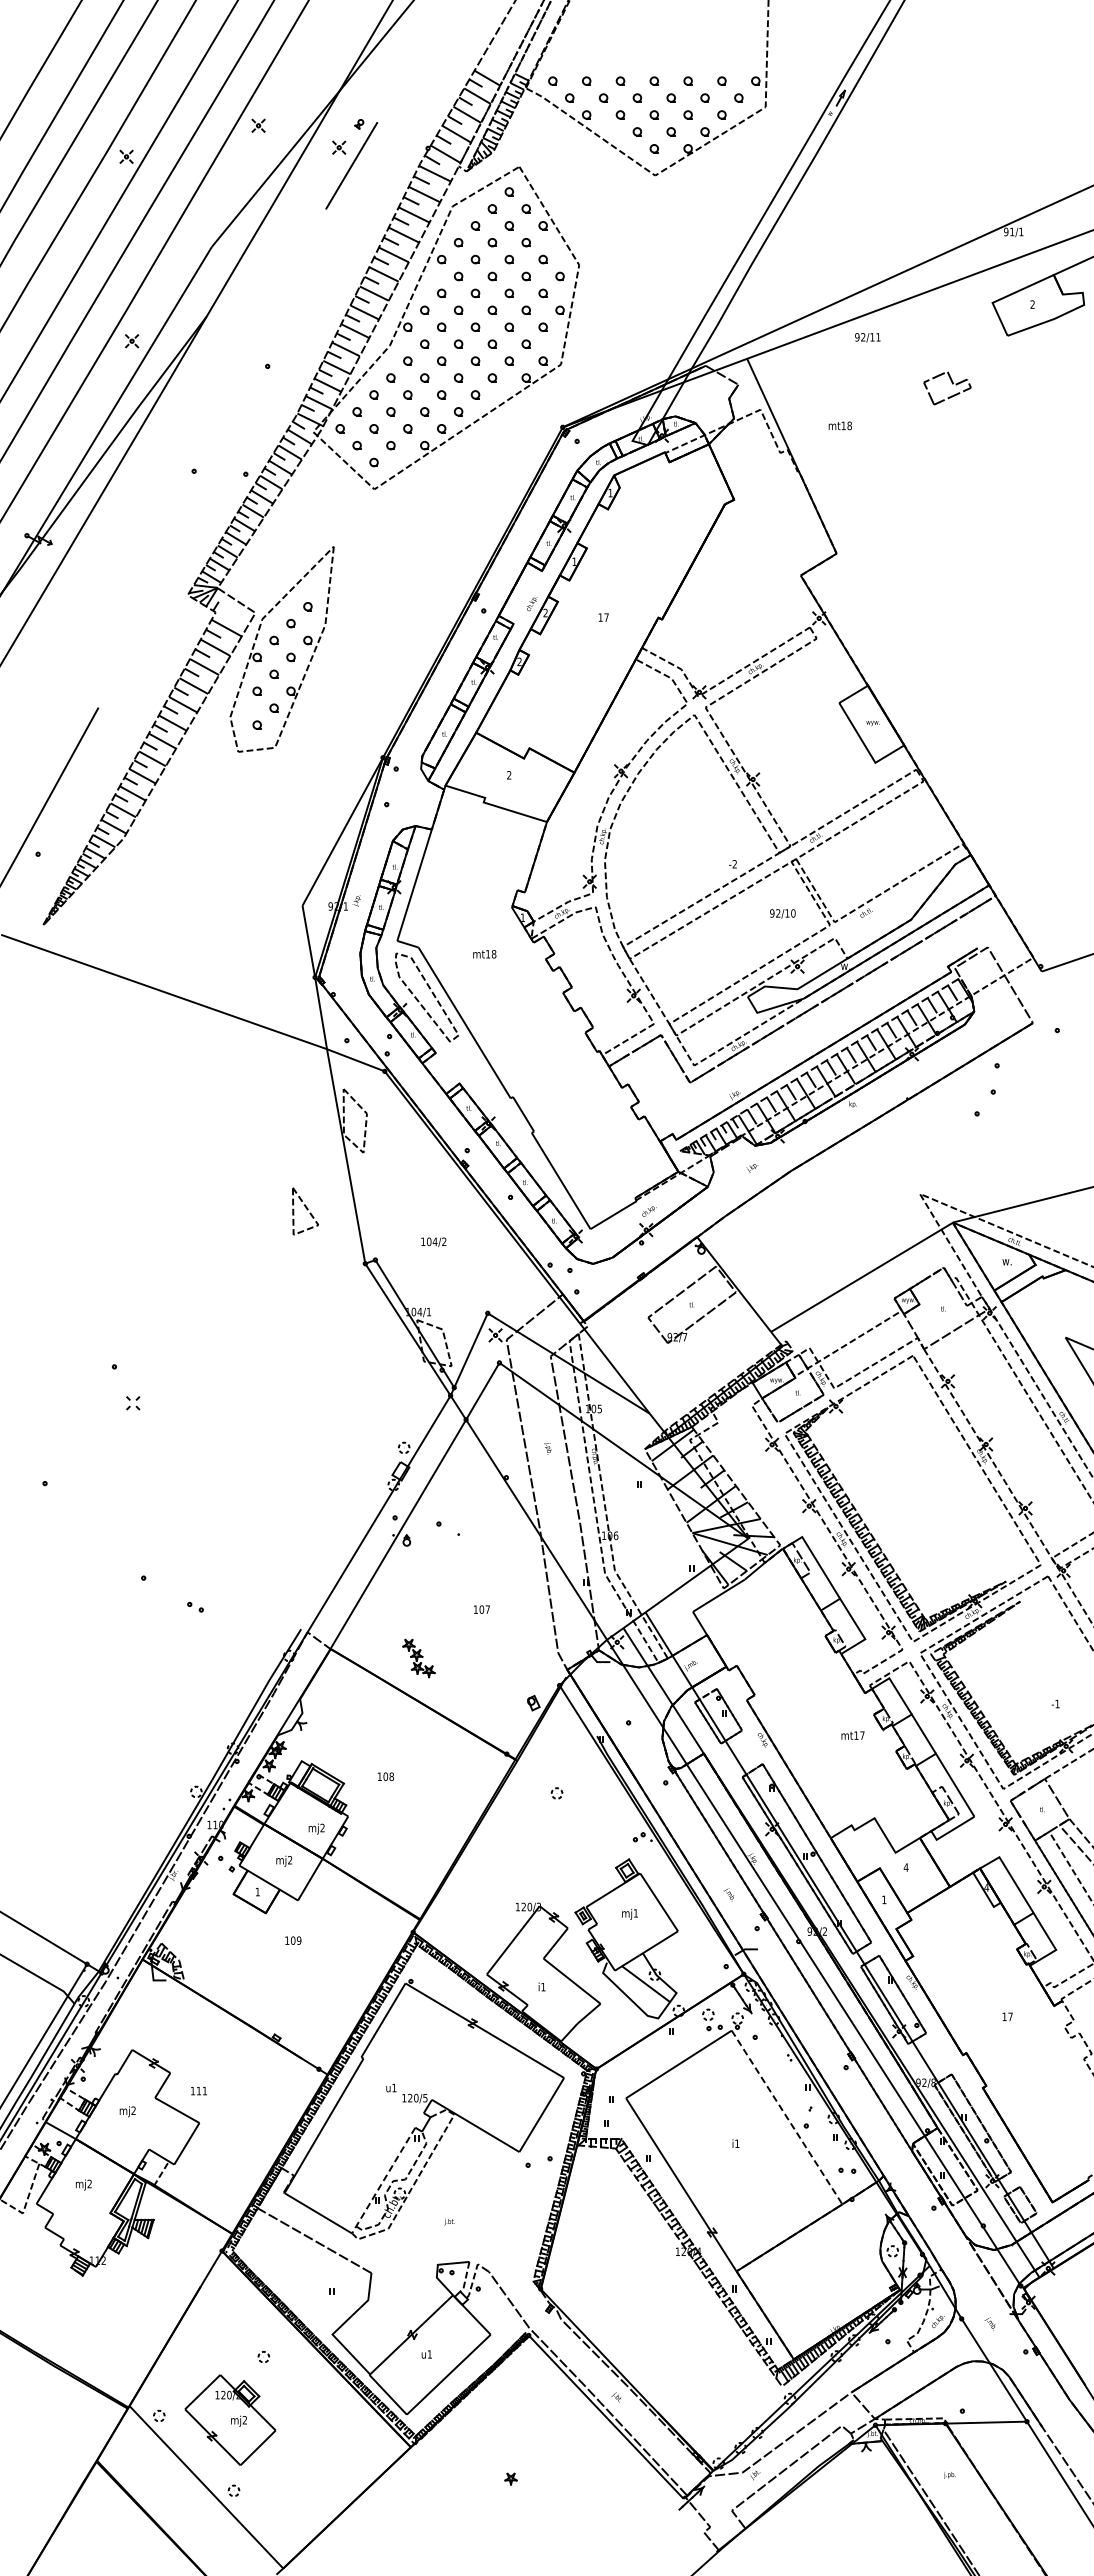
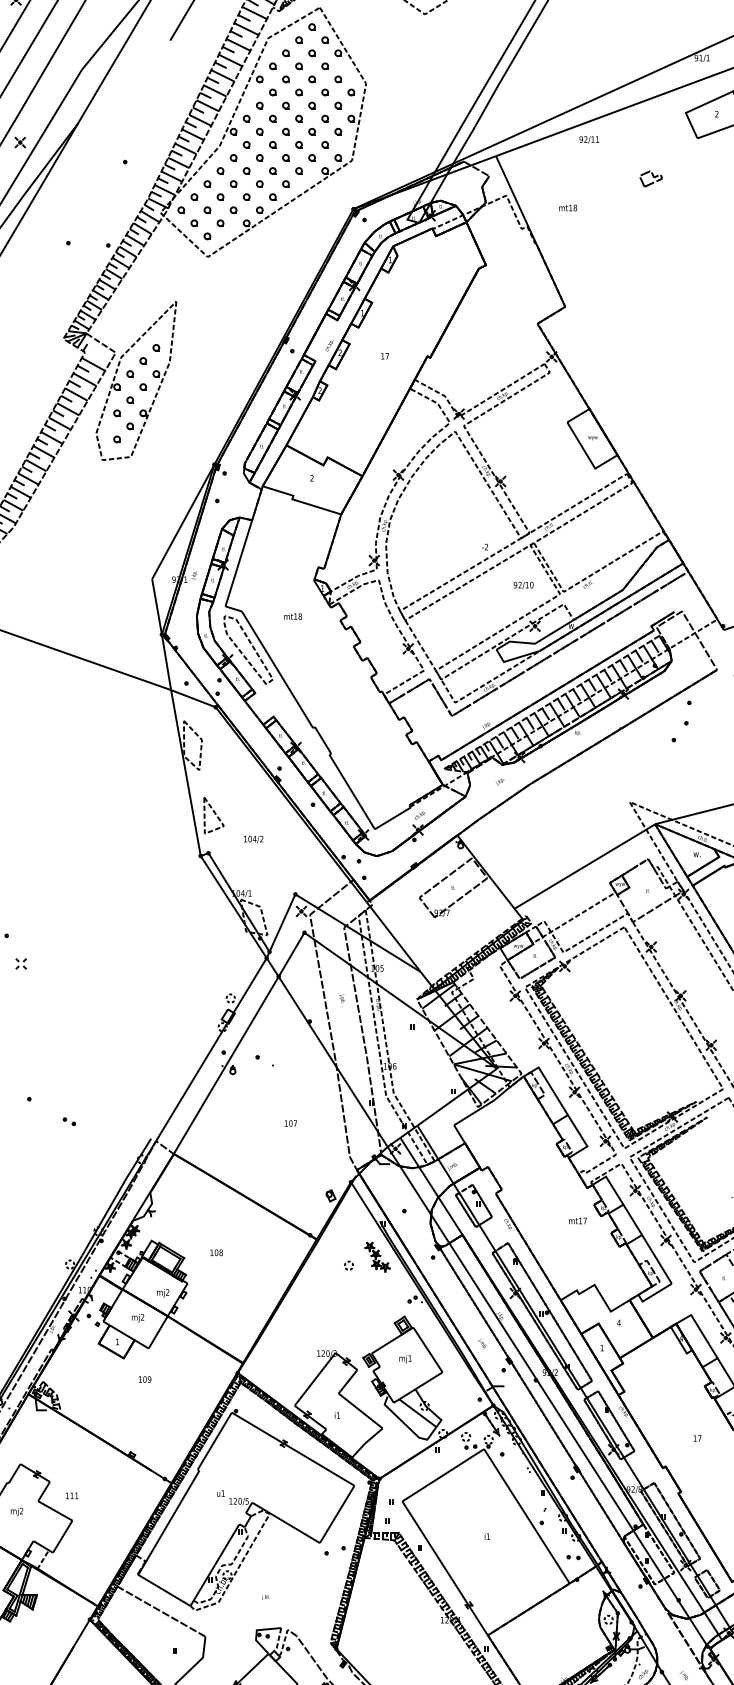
part: (947, 387) -> (650, 178), size x0.62
part: (305, 1211) -> (214, 815), moved
part: (418, 1658) -> (377, 1257), moved
line: (787, 2117) -> (527, 1516), dashed -> solid
line: (383, 2180) -> (214, 1565), dashed -> solid

